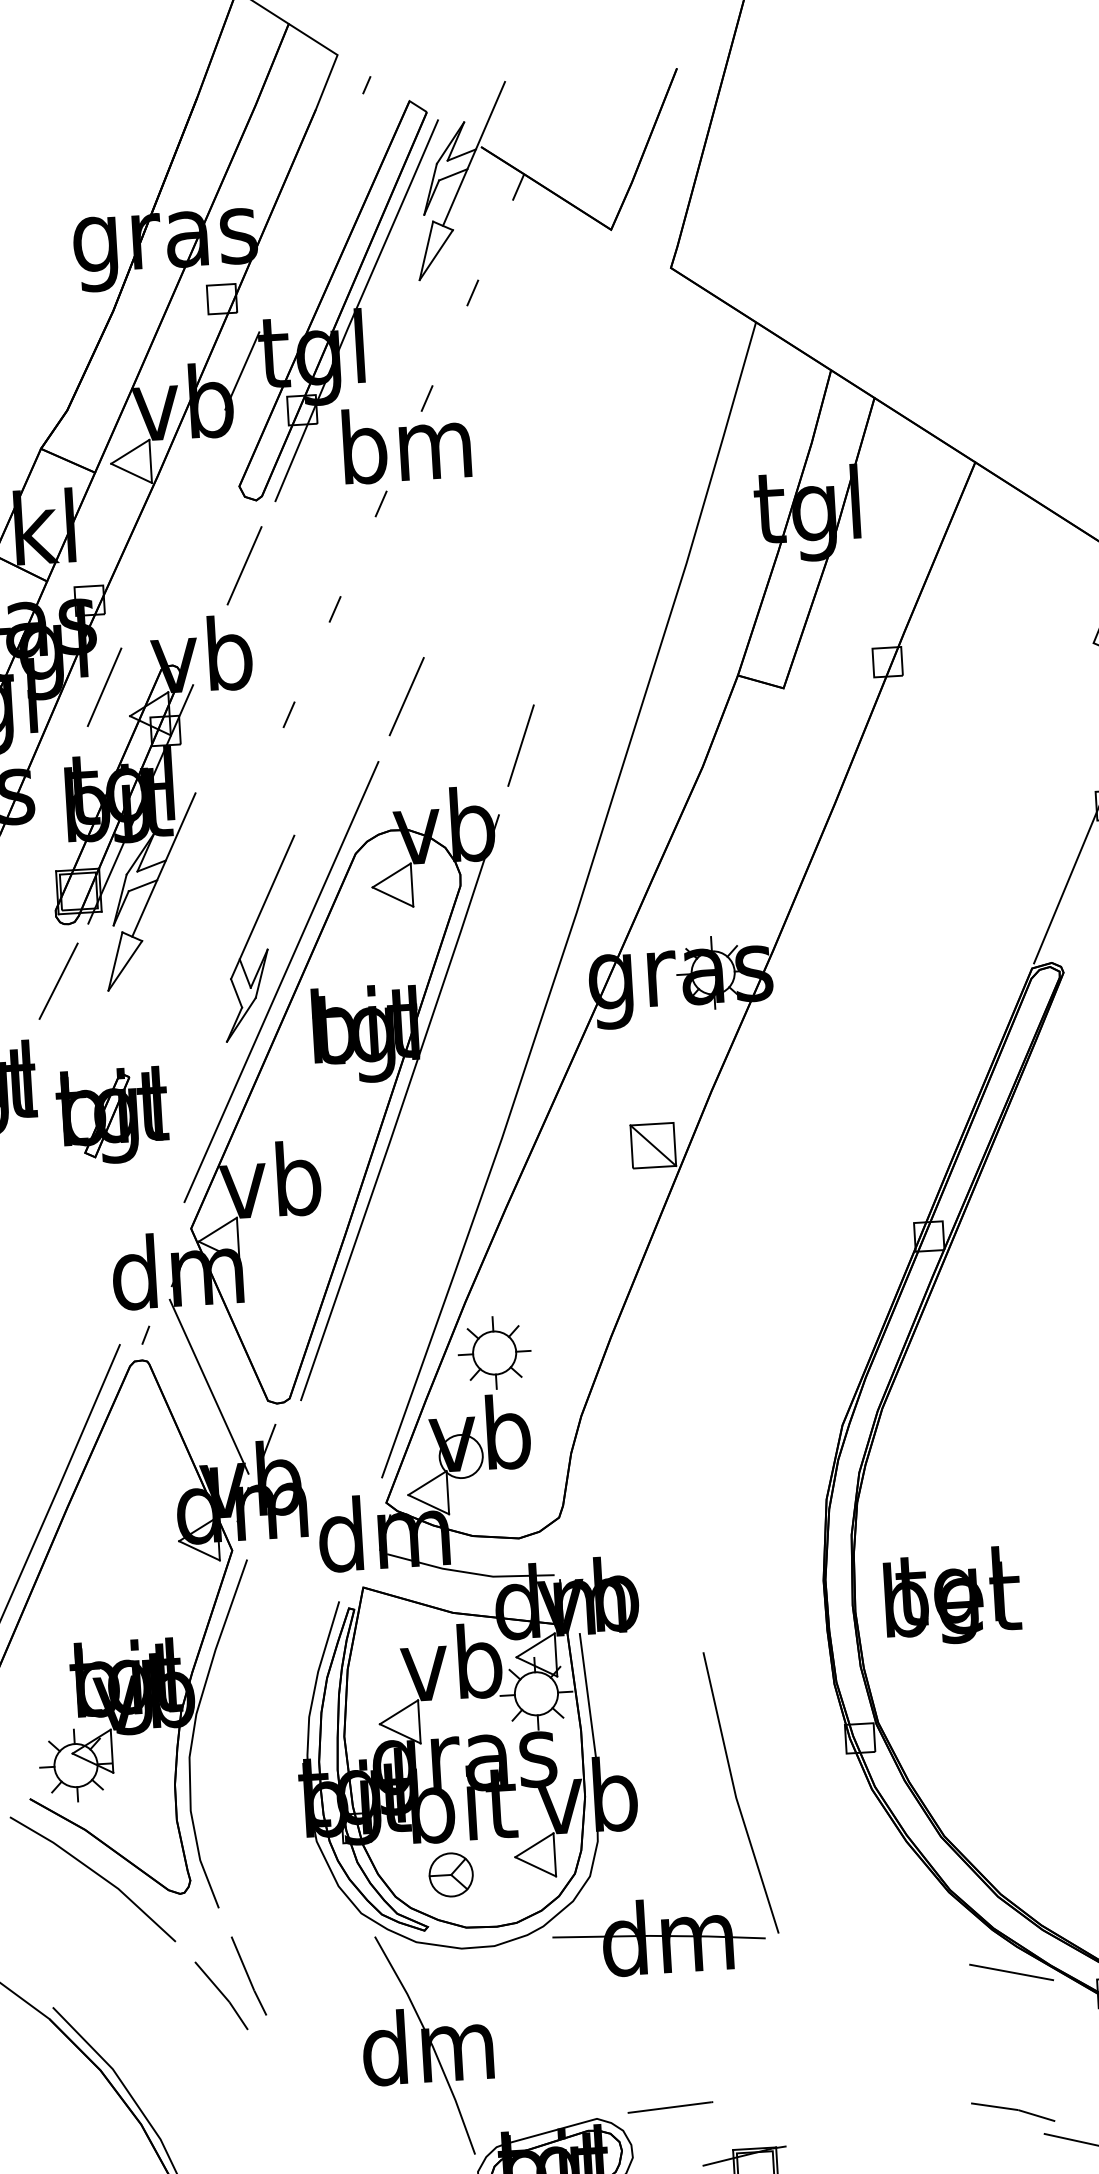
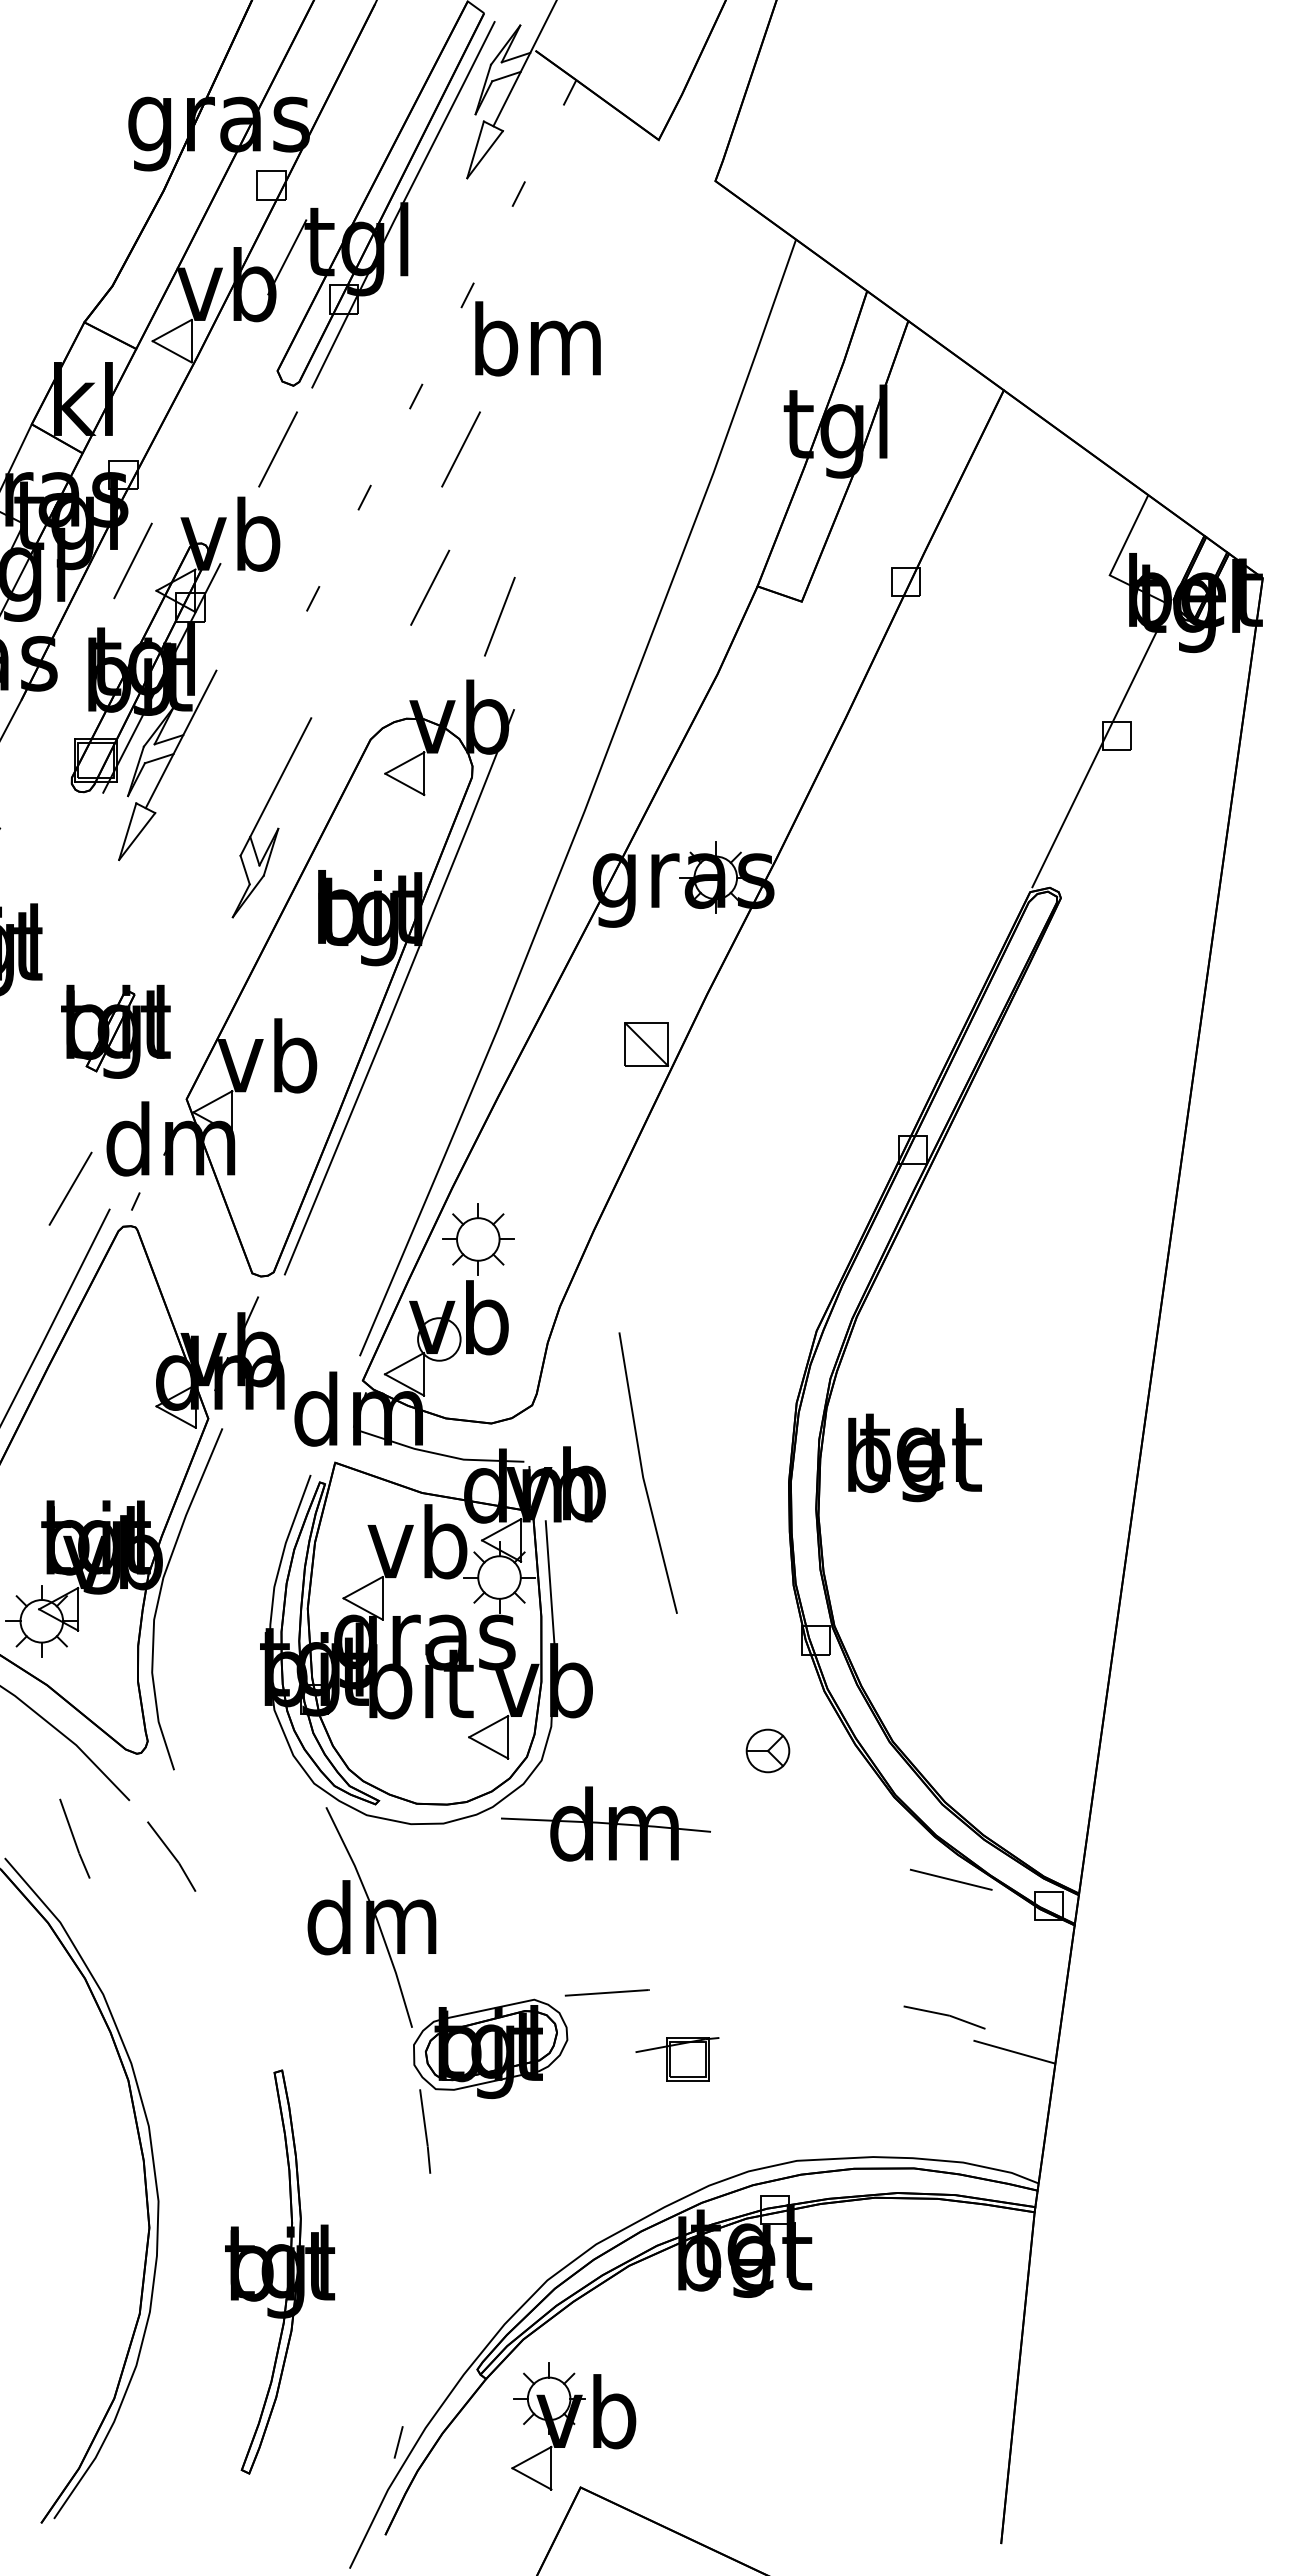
text: (406, 443) -> (537, 338), moved
line: (429, 554) -> (460, 449), added
line: (520, 745) -> (499, 616), moved
line: (58, 980) -> (70, 1188), moved
line: (280, 981) -> (289, 861), removed
part: (112, 1115) -> (115, 1031), moved
line: (208, 1386) -> (194, 1255), removed
text: (952, 1596) -> (914, 1455), moved
line: (736, 1792) -> (643, 1472), moved
part: (450, 1874) -> (767, 1750), moved
line: (248, 1975) -> (74, 1838), moved

